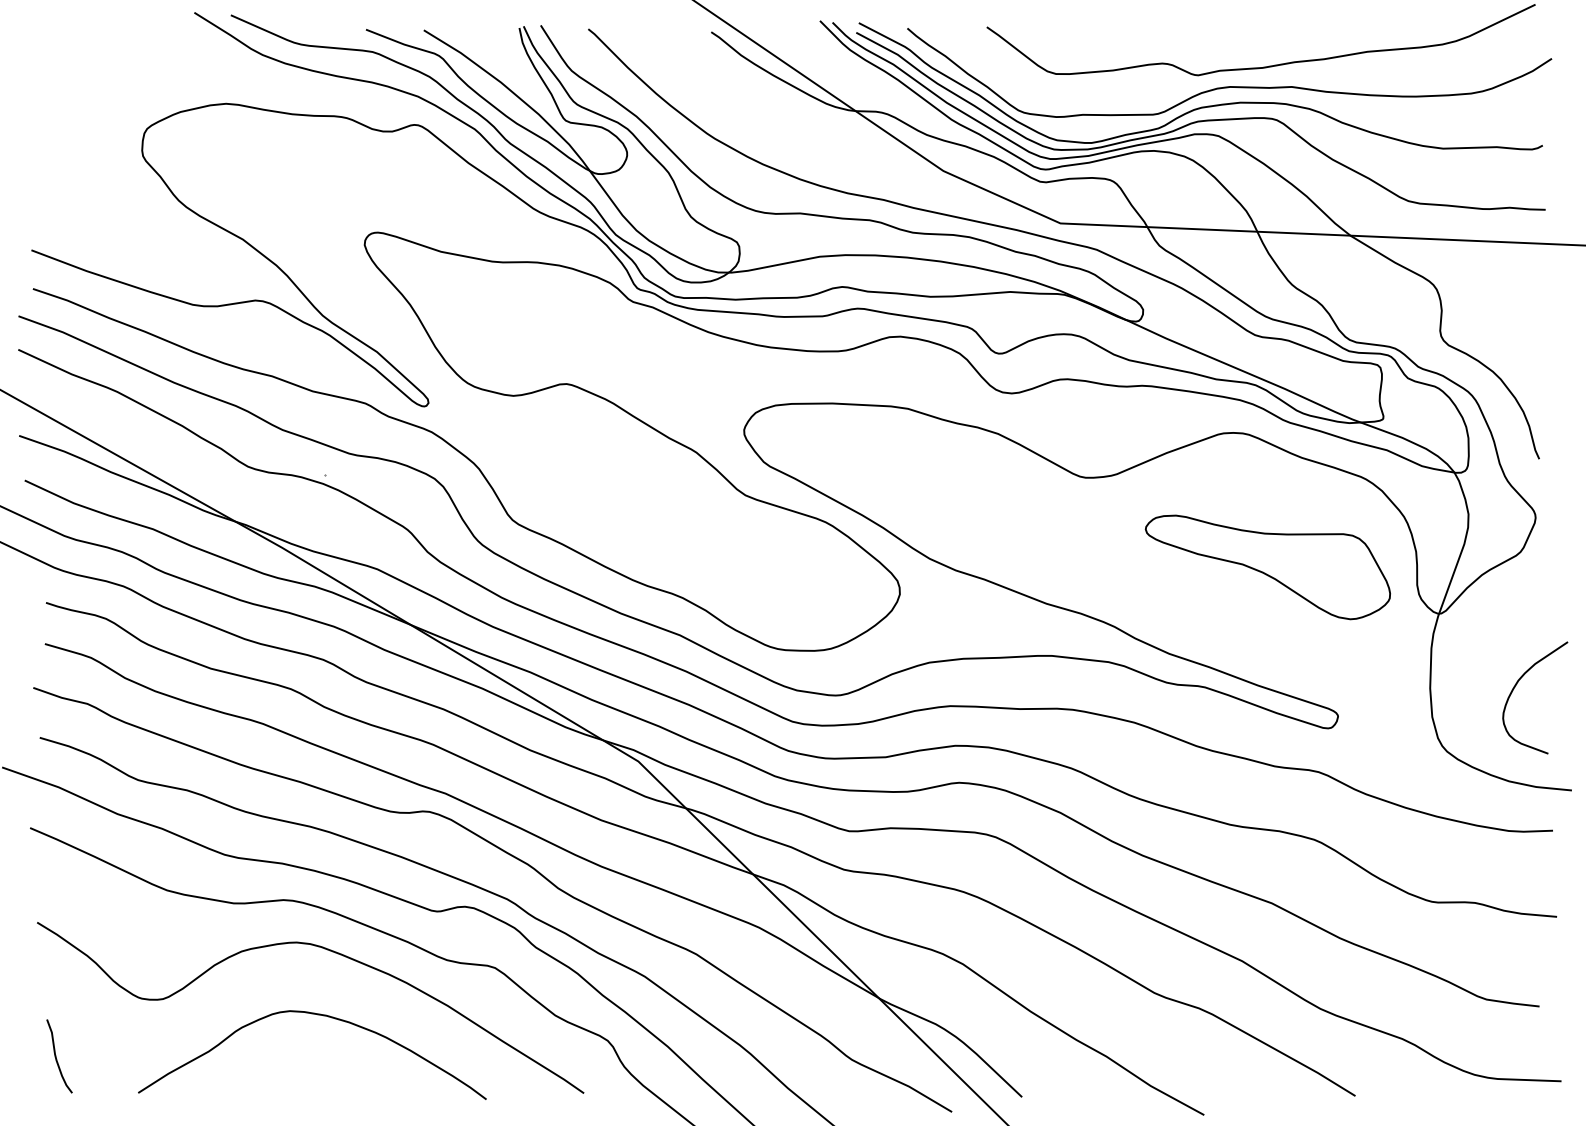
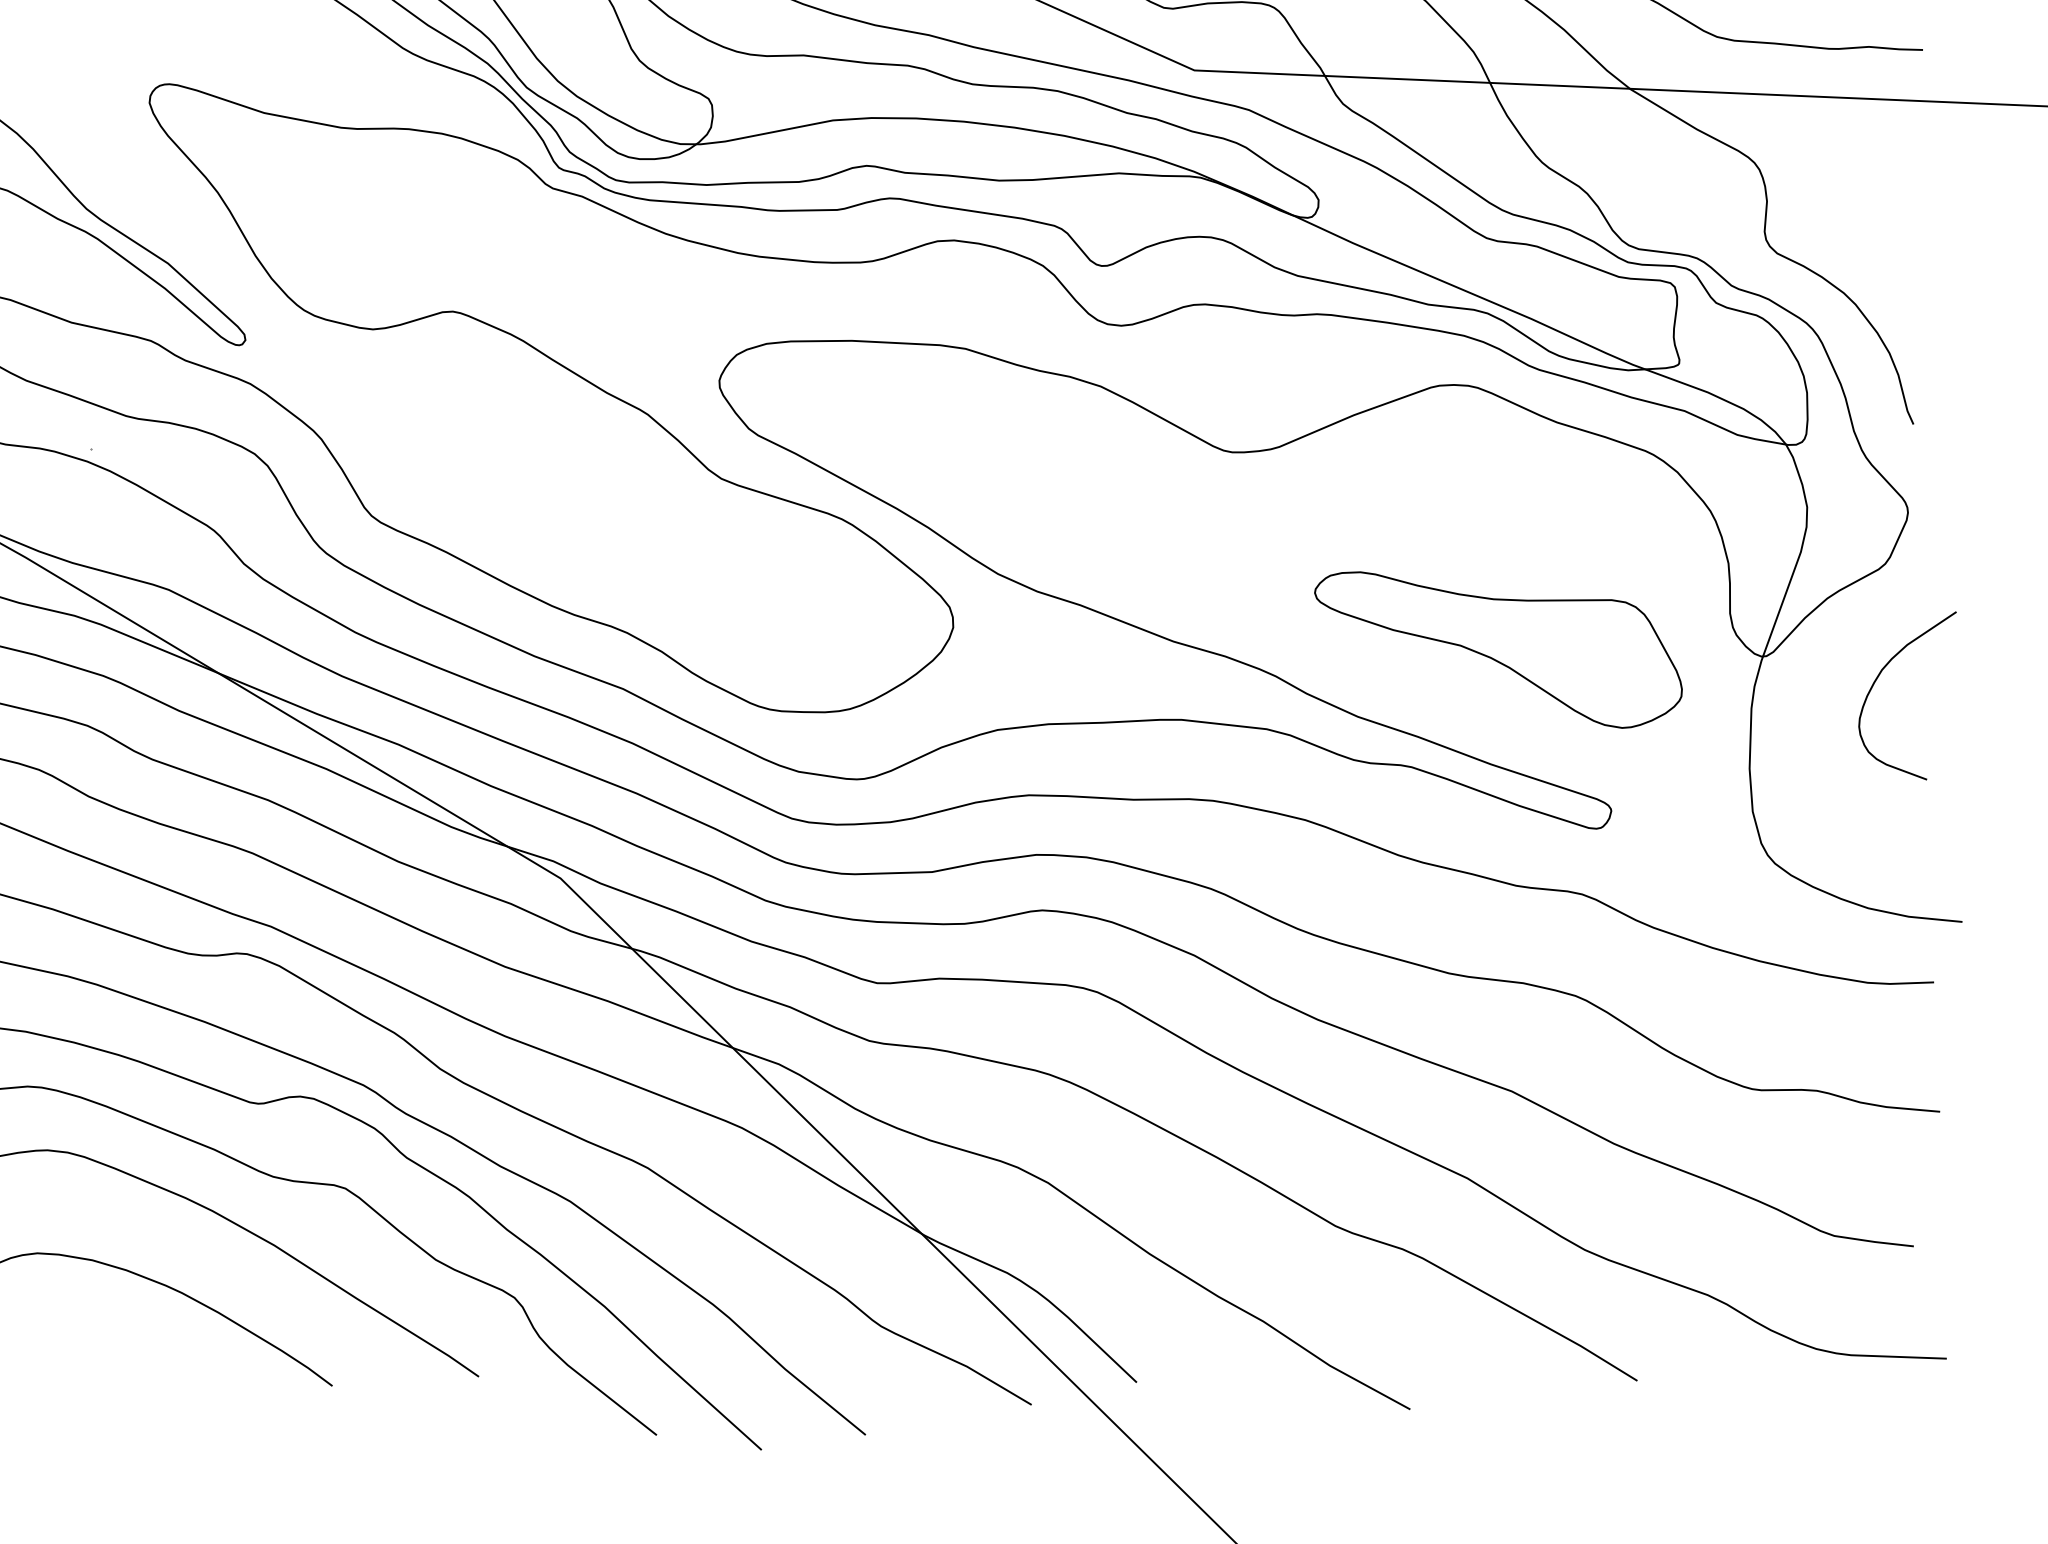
part: (1267, 567) -> (1497, 650), moved
curve: (1517, 684) -> (1880, 675), moved

